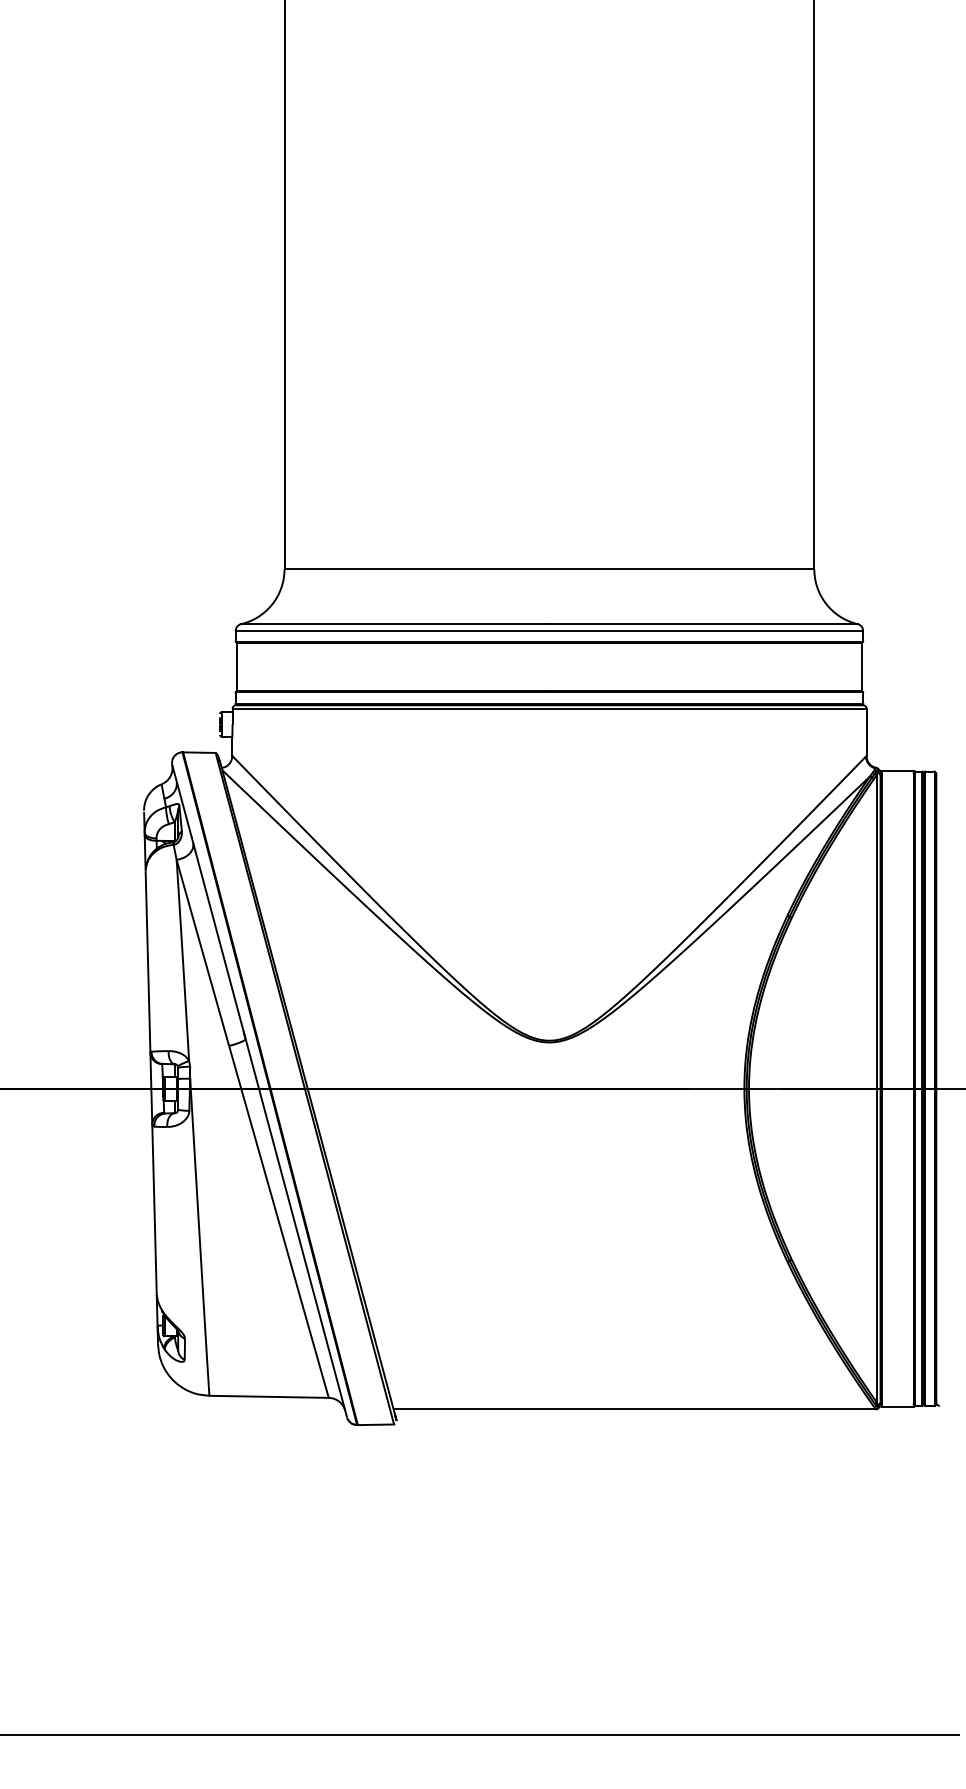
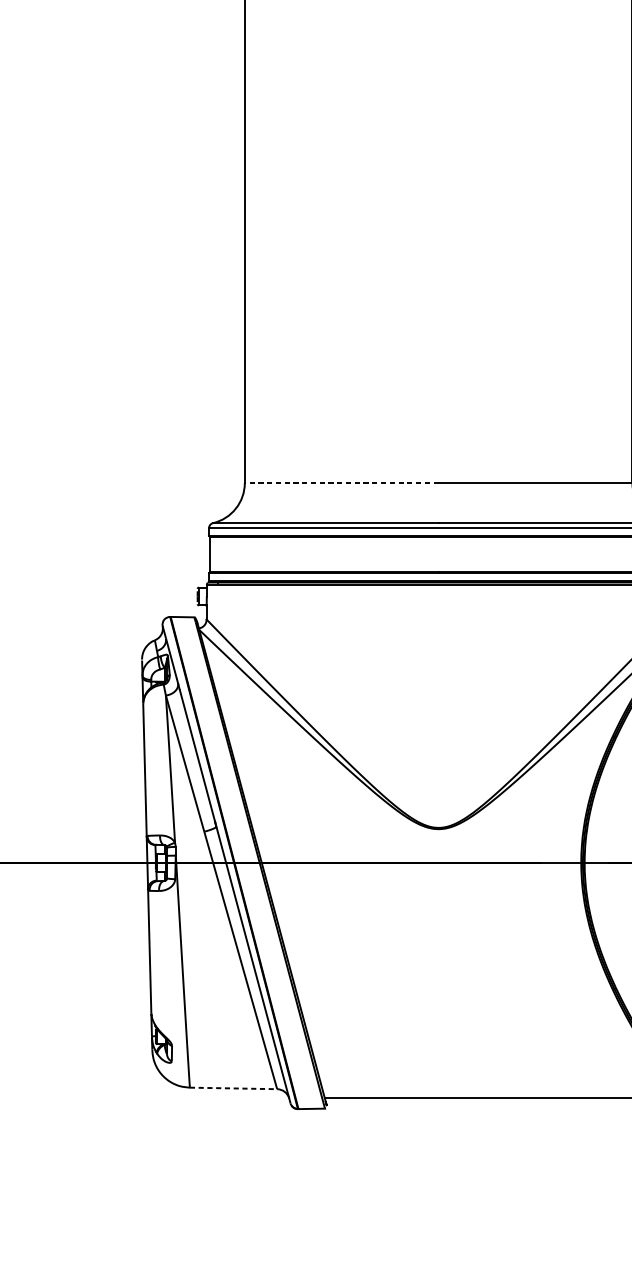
line: (416, 569) -> (341, 483), solid -> dashed
line: (269, 1396) -> (233, 1088), solid -> dashed

